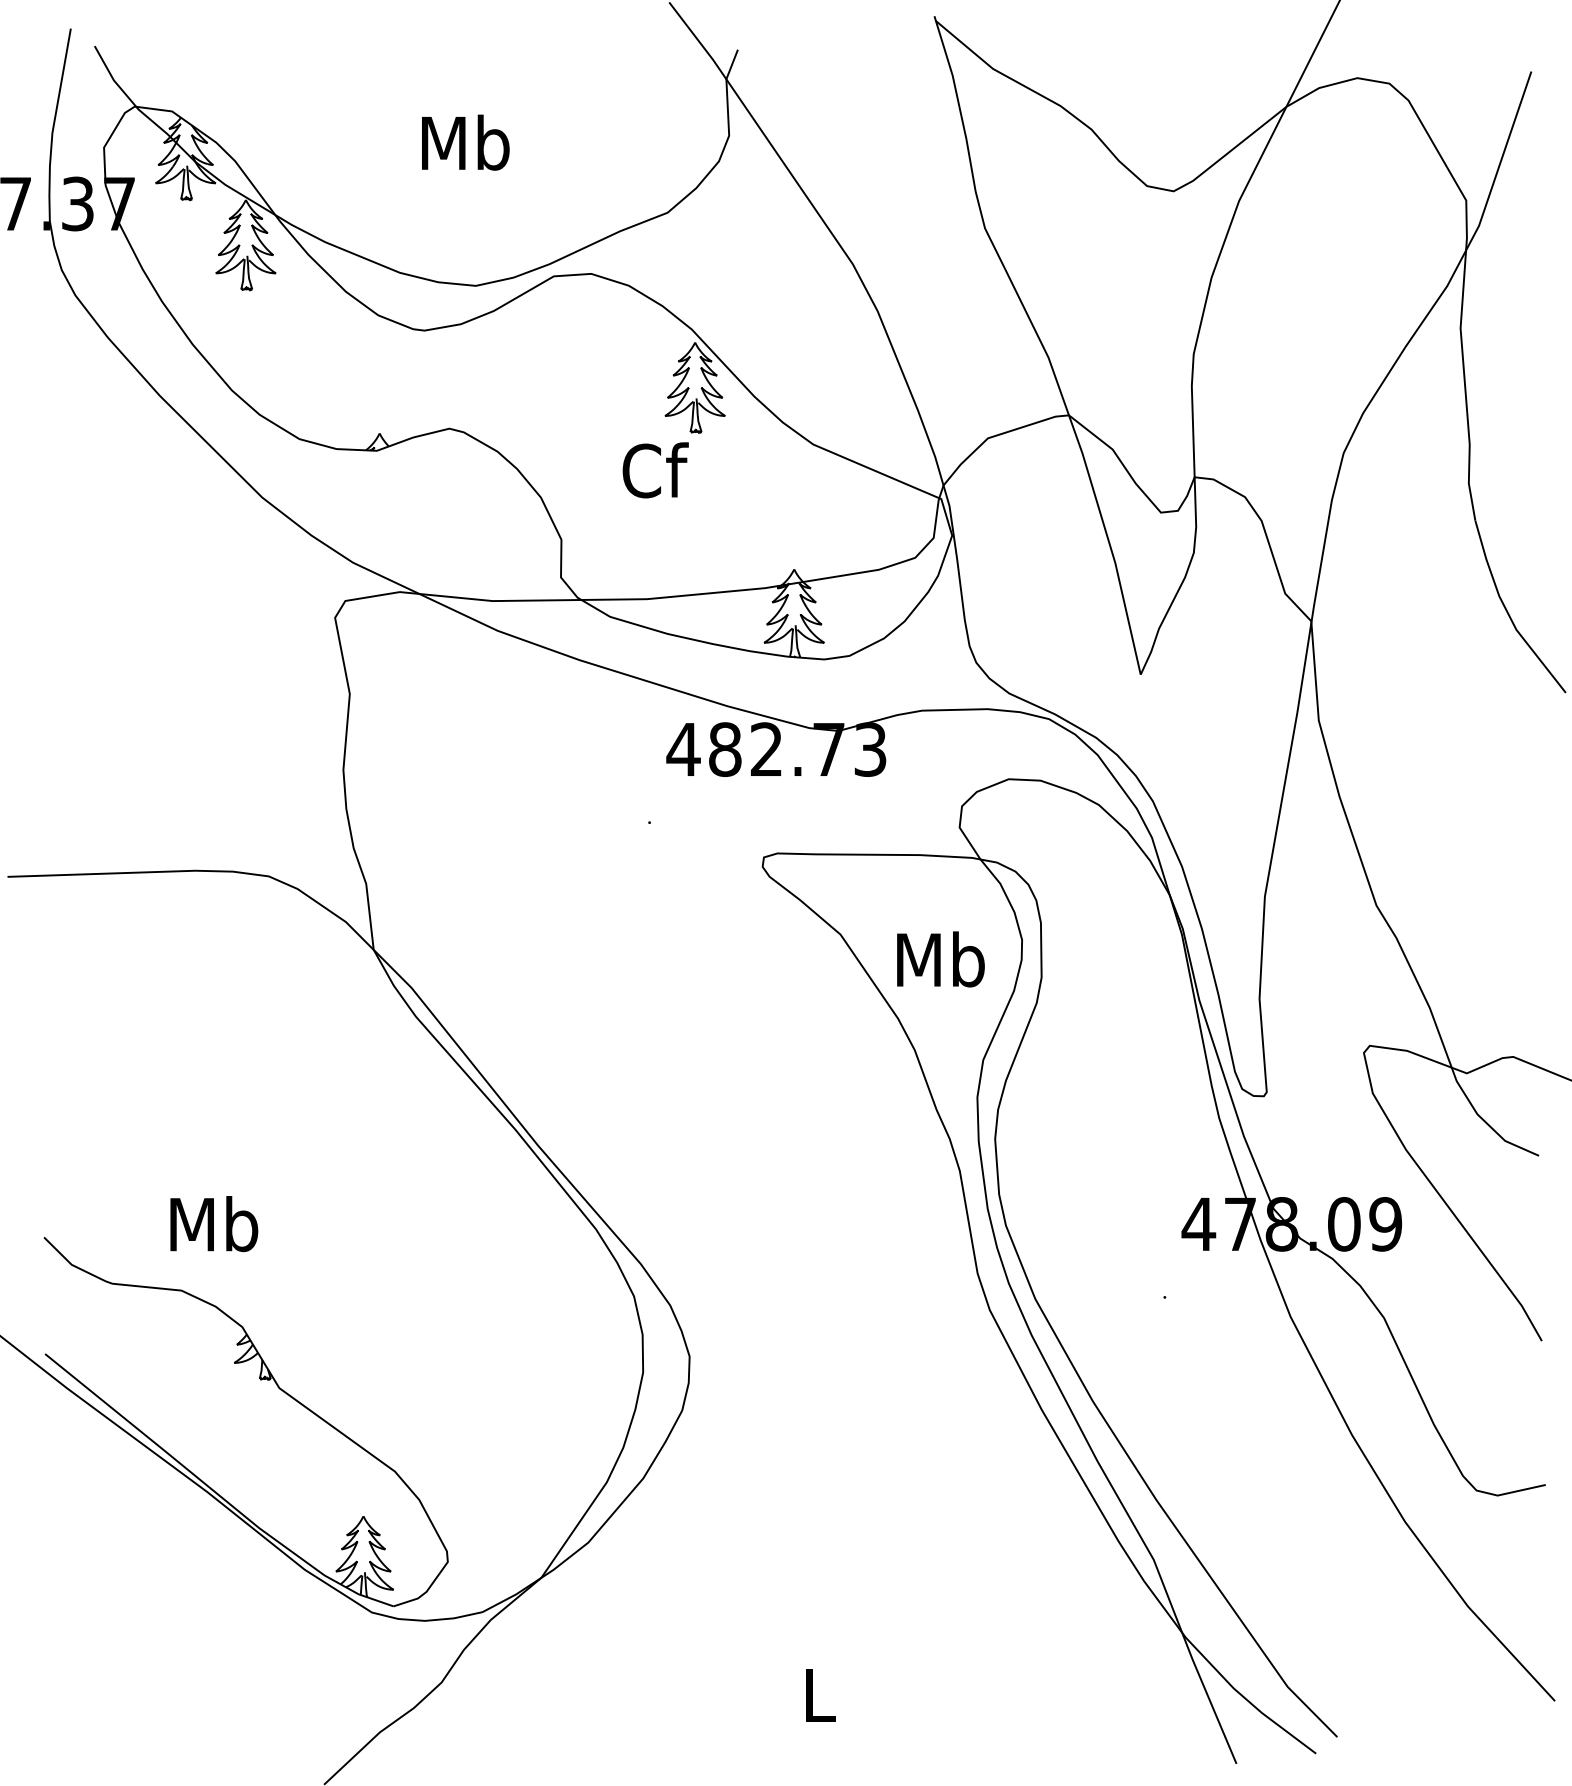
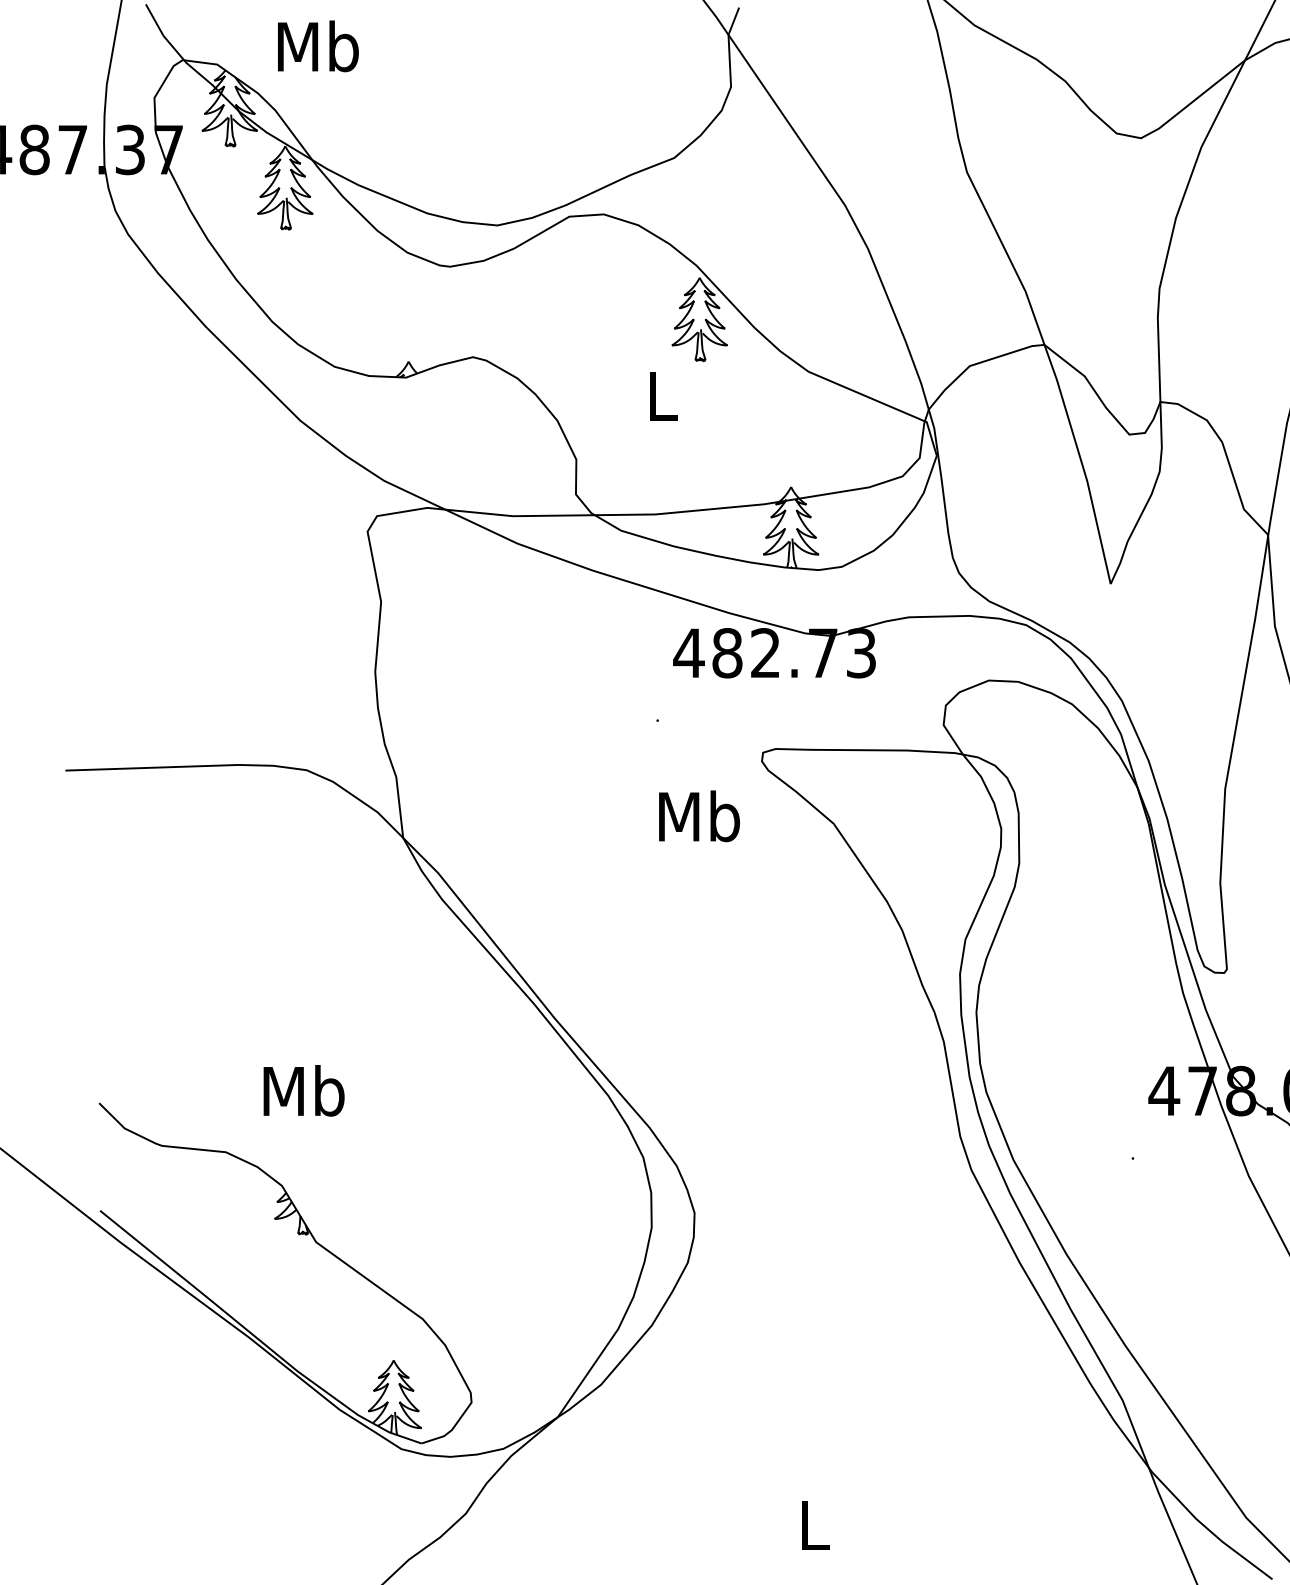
text: (465, 142) -> (318, 46), moved
text: (655, 470) -> (663, 395), Cf -> L
text: (940, 959) -> (699, 816), moved
text: (214, 1224) -> (304, 1091), moved

